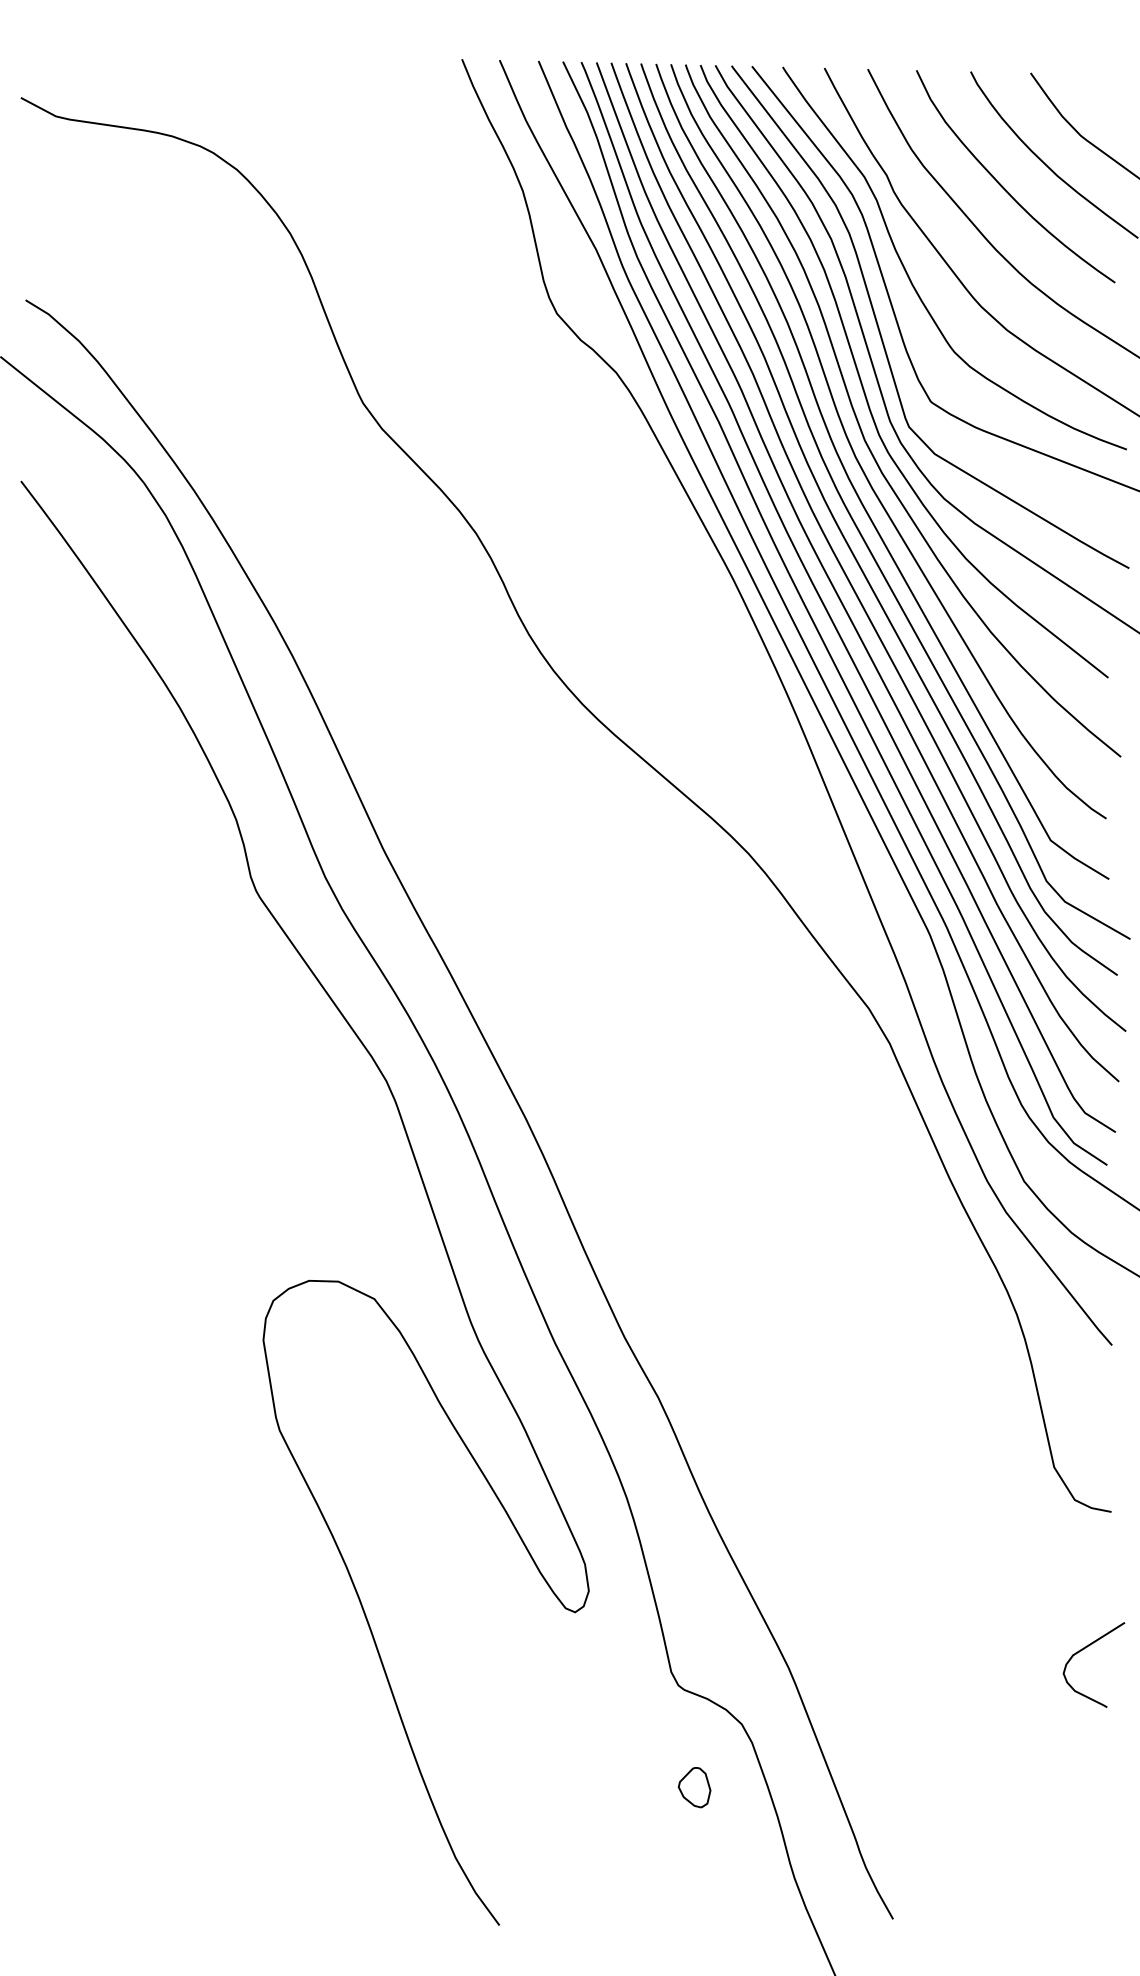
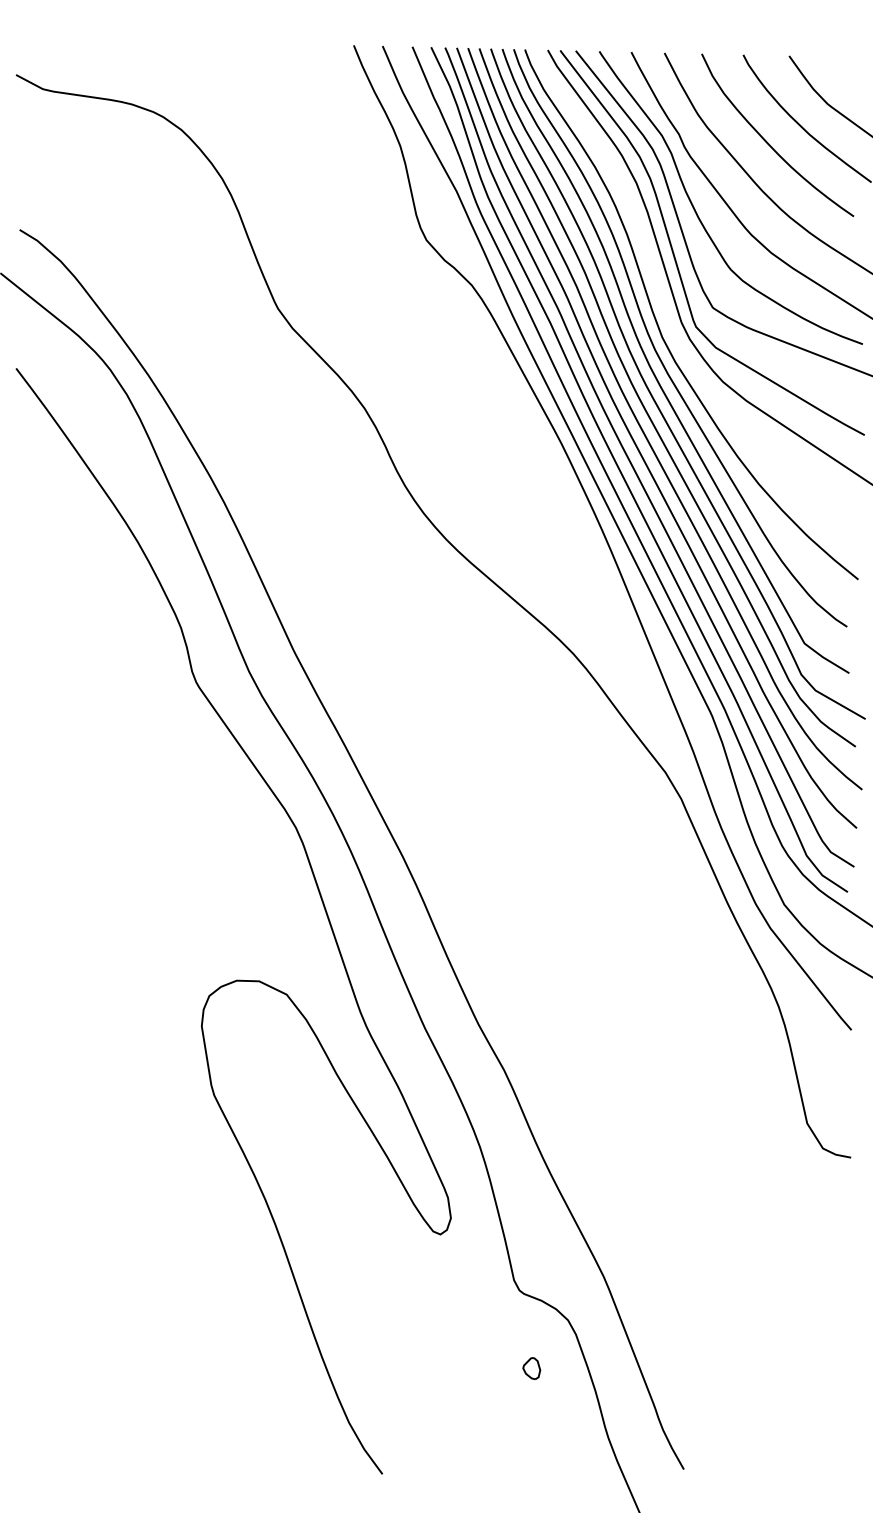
curve: (863, 385) -> (661, 295), removed
curve: (1085, 1648) -> (831, 1262), removed
part: (694, 1787) -> (531, 1368), size x0.7

